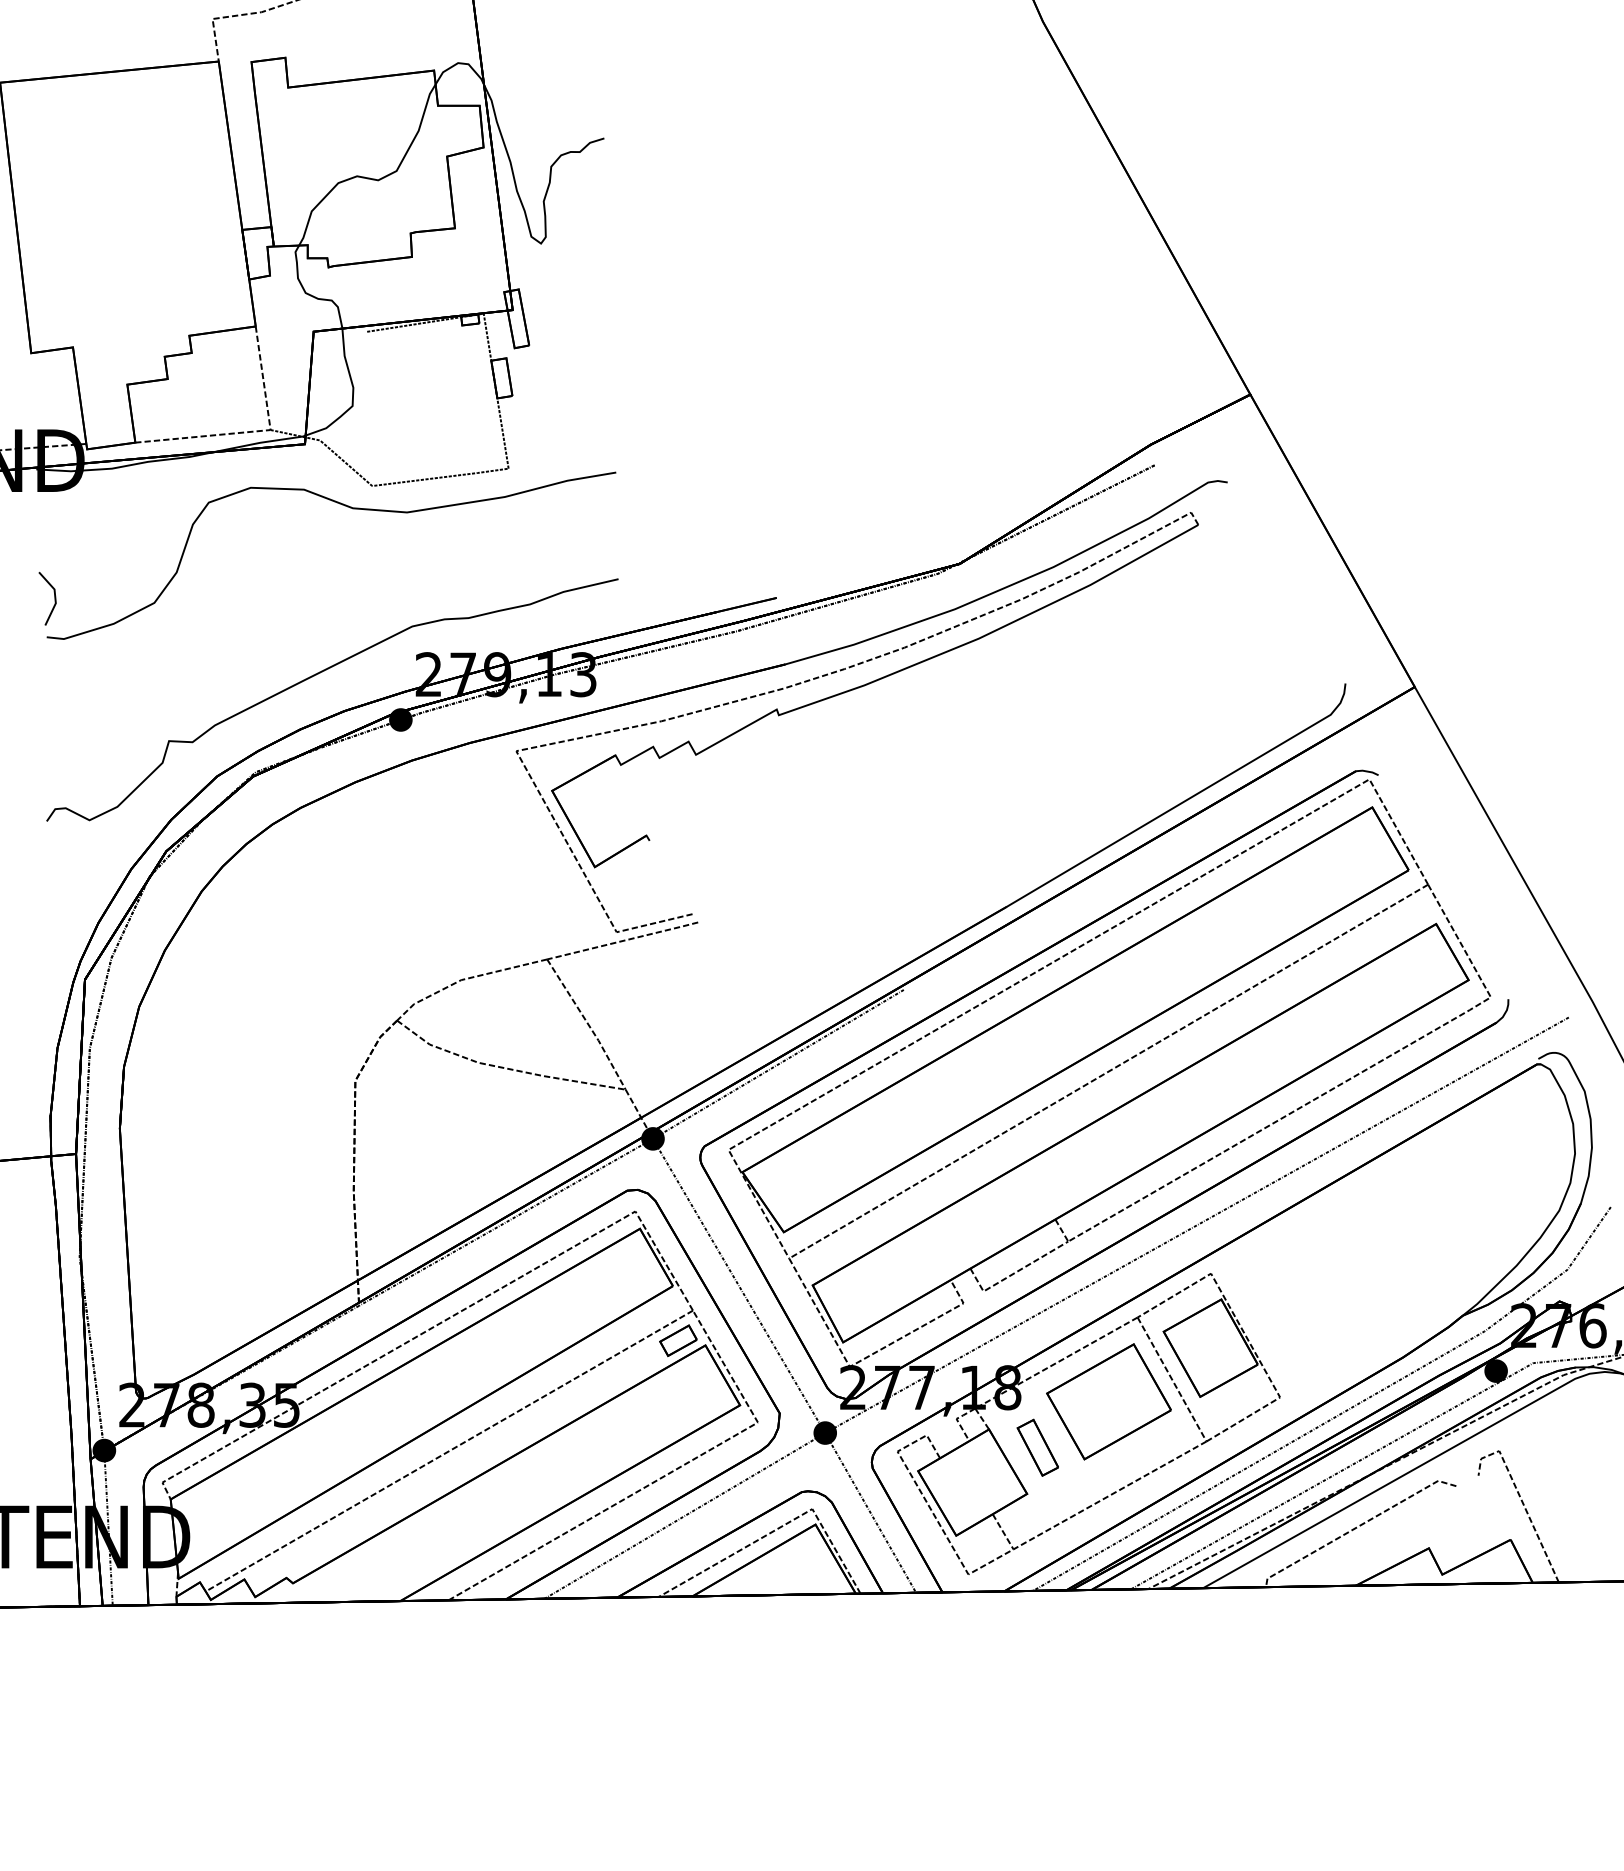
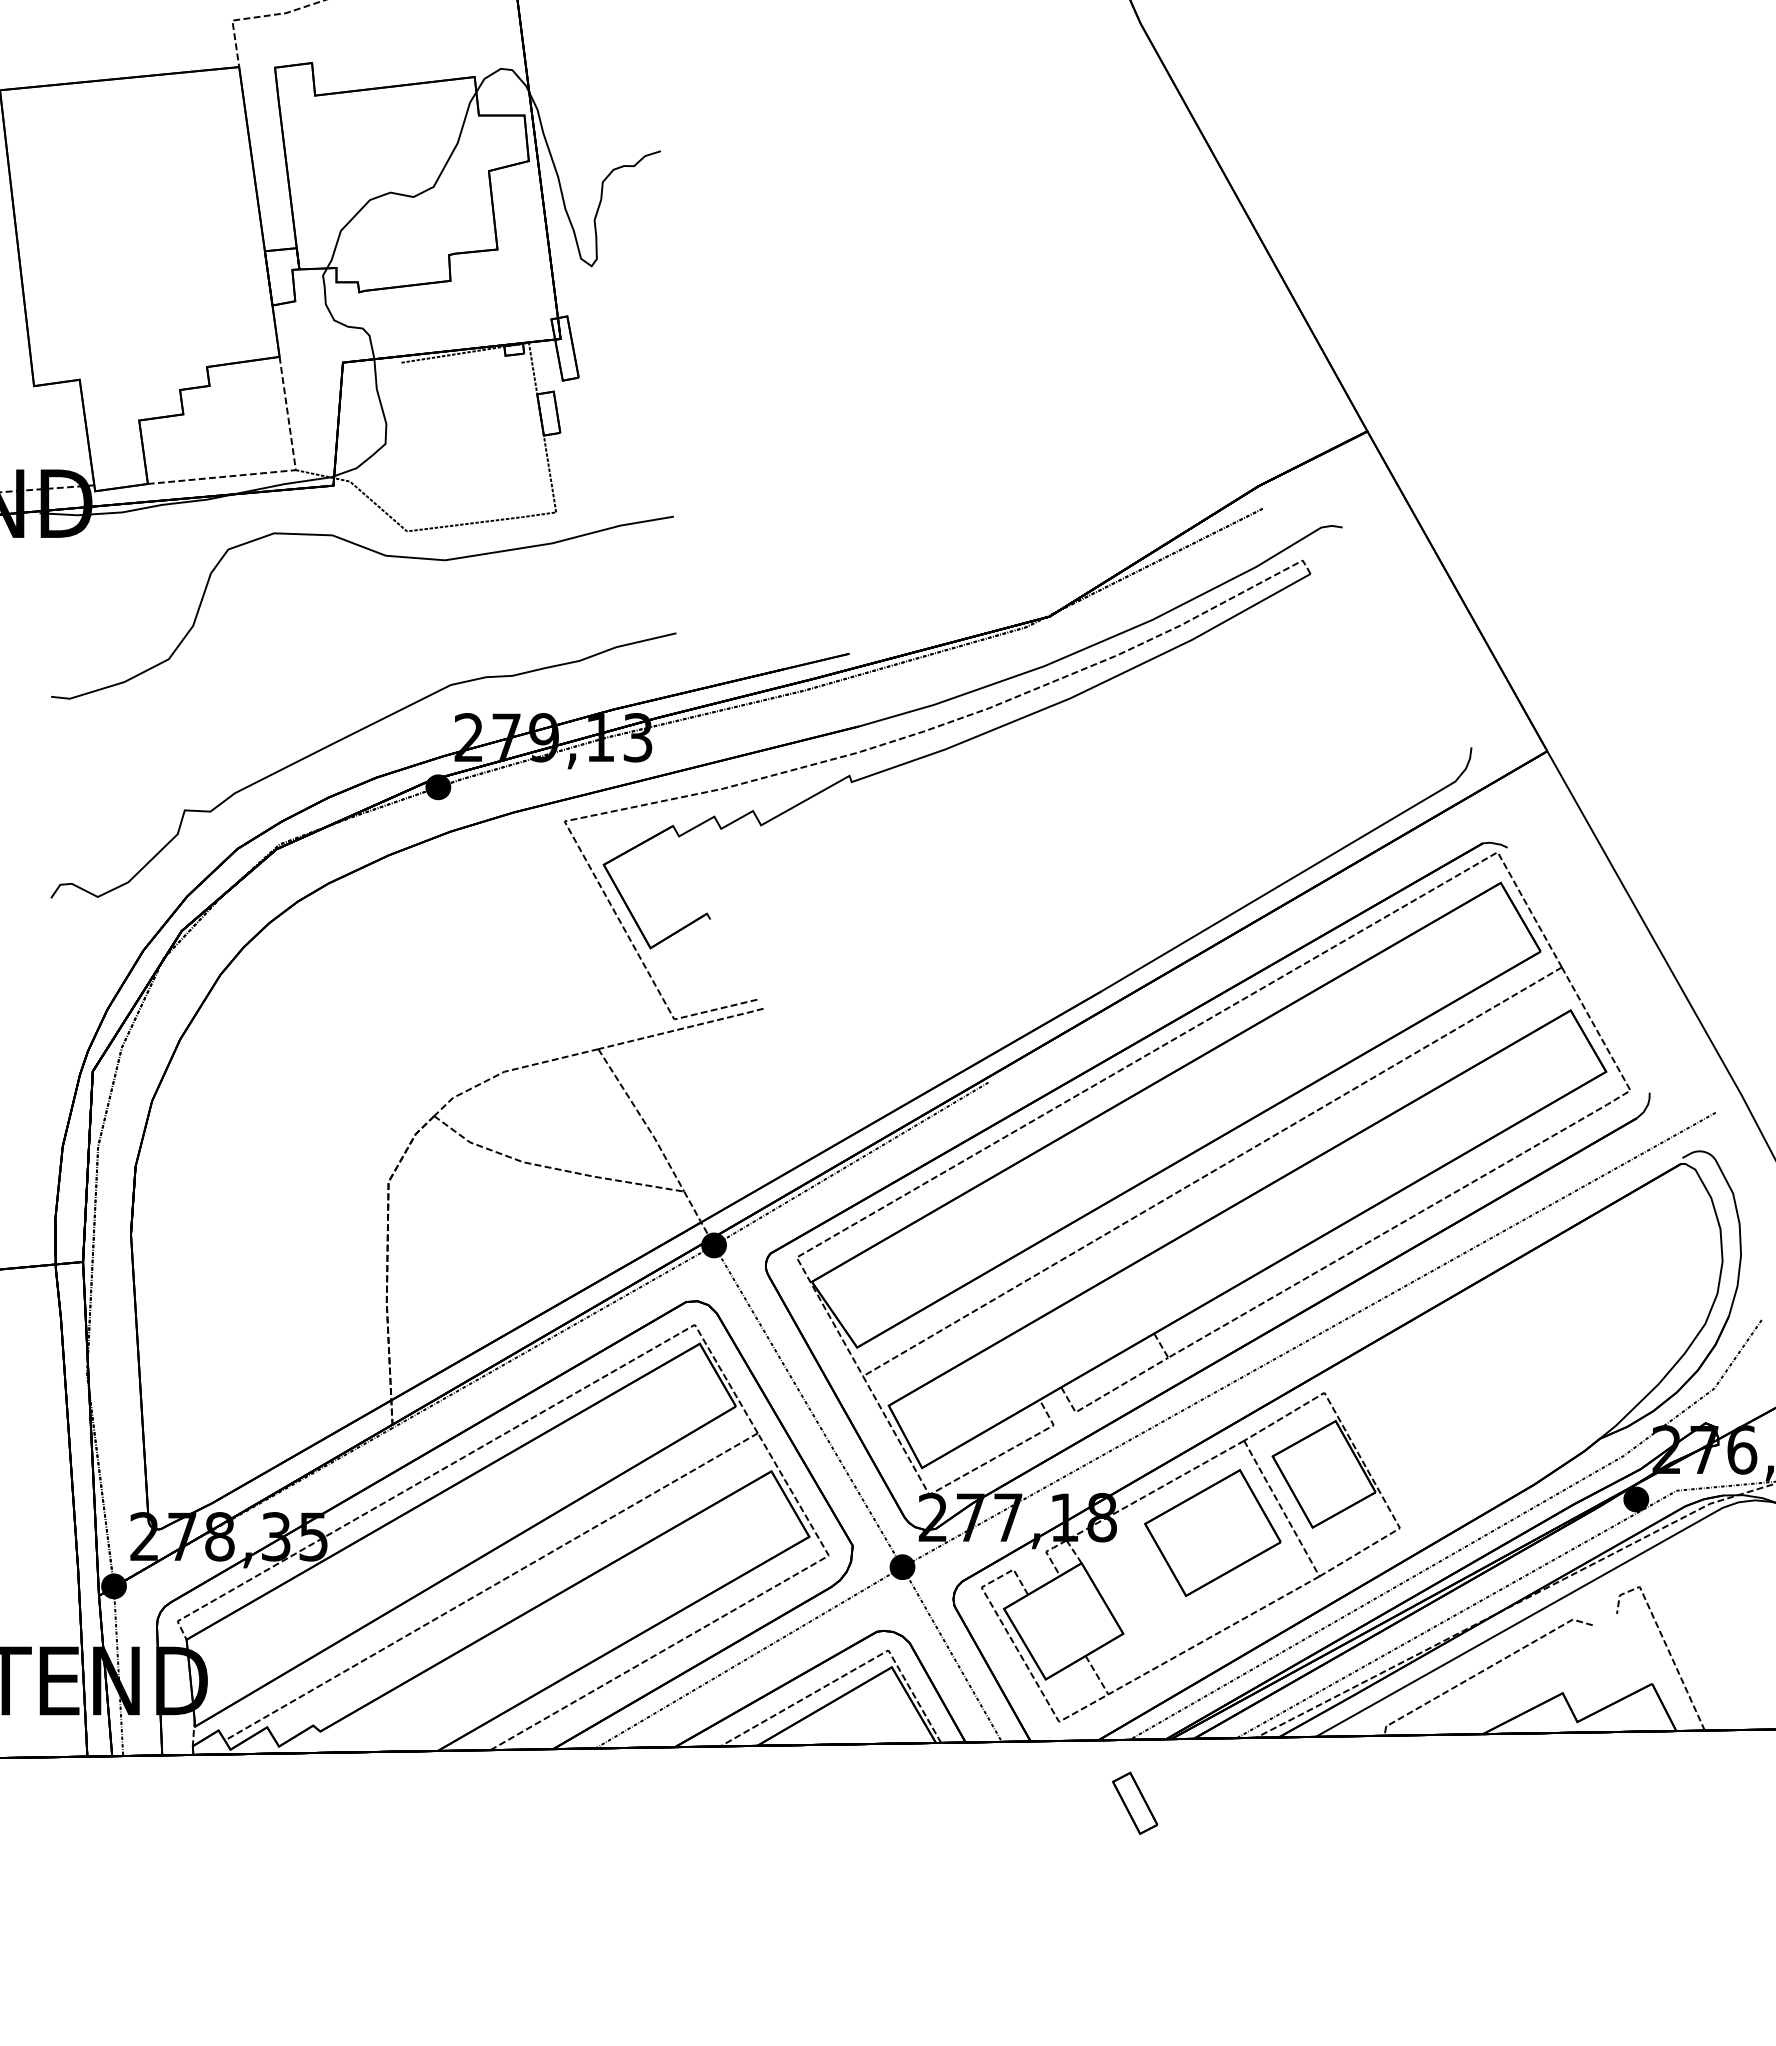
line: (54, 598) -> (59, 654), removed
part: (678, 1340) -> (741, 1465), removed
part: (1037, 1447) -> (1134, 1802), moved

